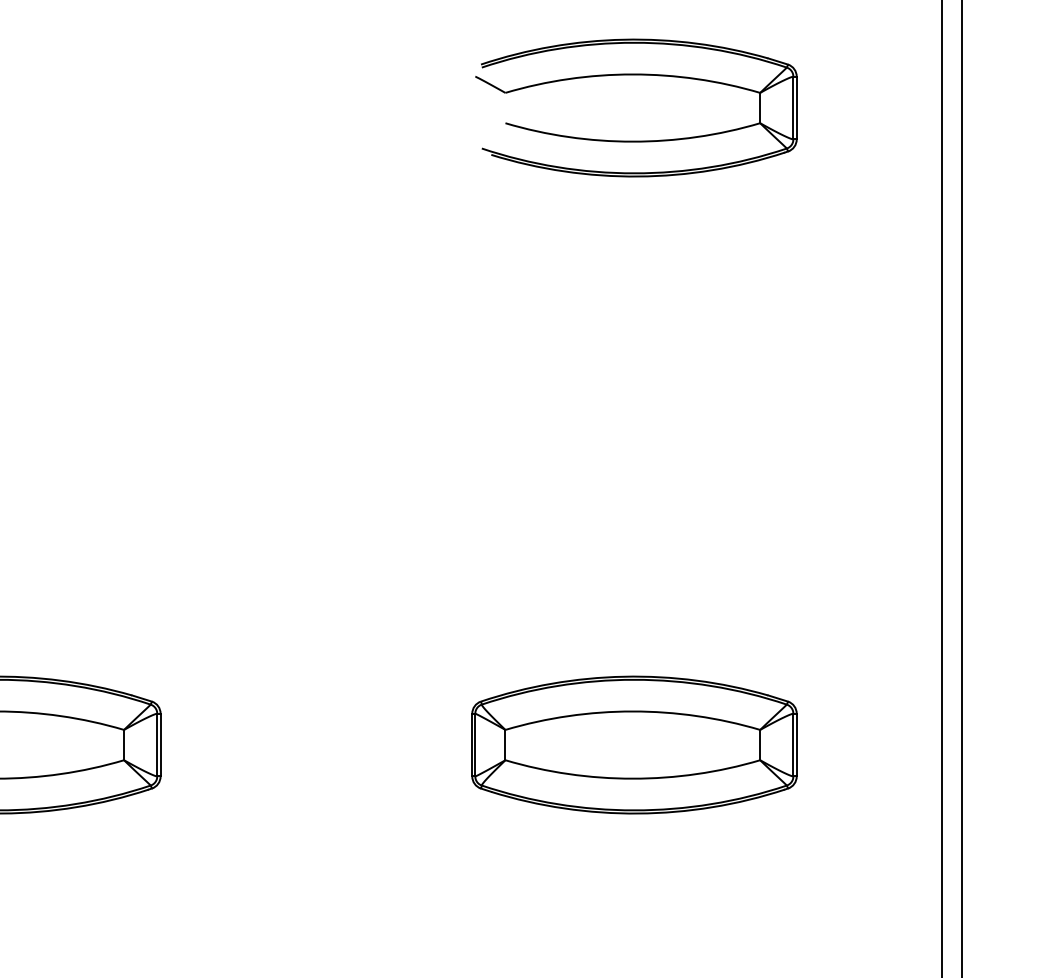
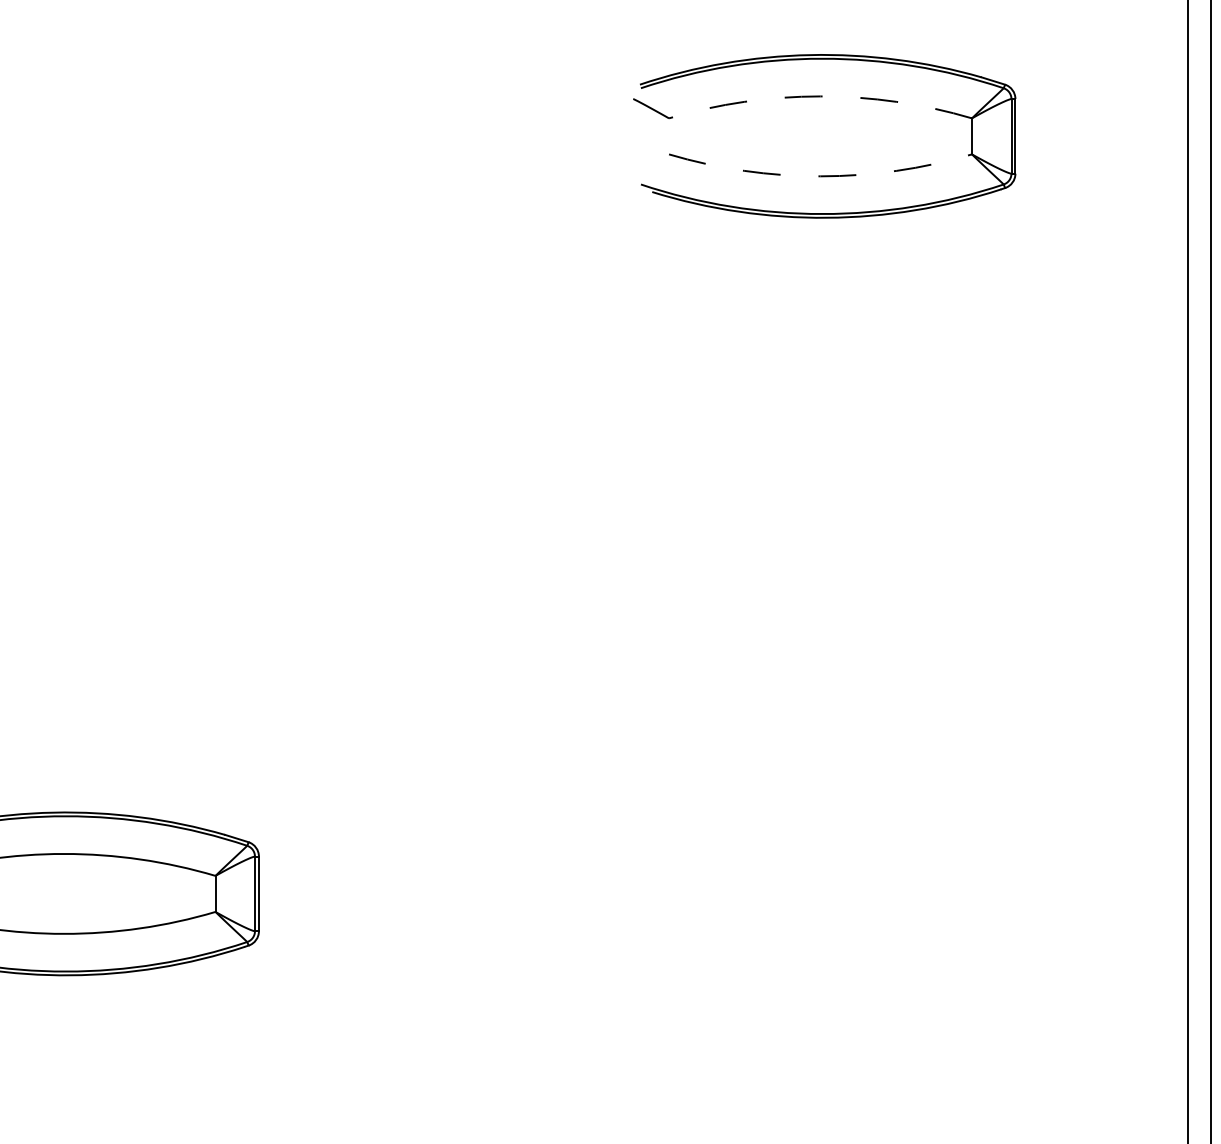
arc: (632, 74) -> (820, 96), solid -> dashed
arc: (632, 141) -> (820, 176), solid -> dashed
part: (634, 744) -> (822, 893), removed

